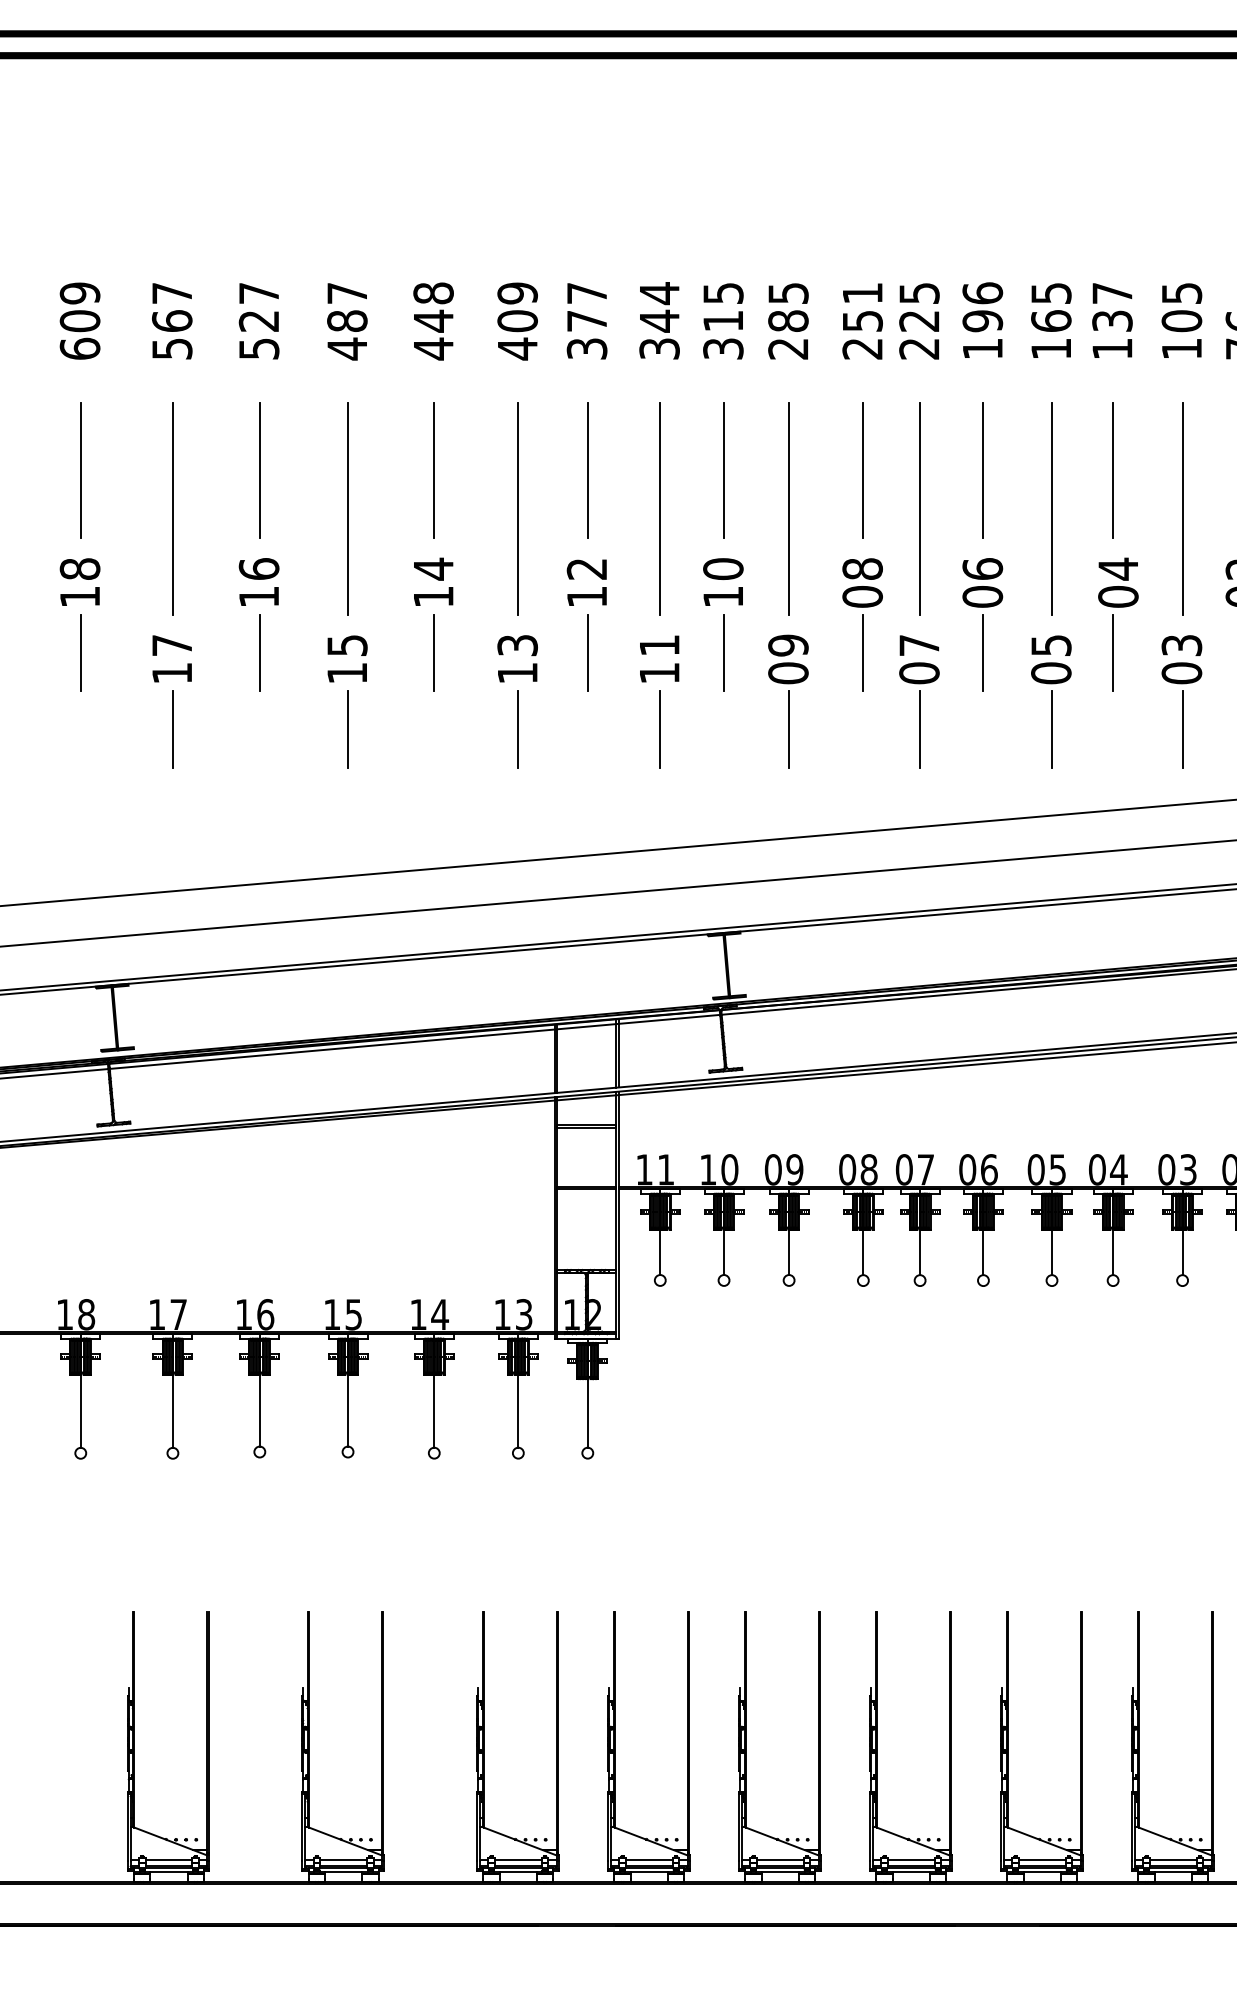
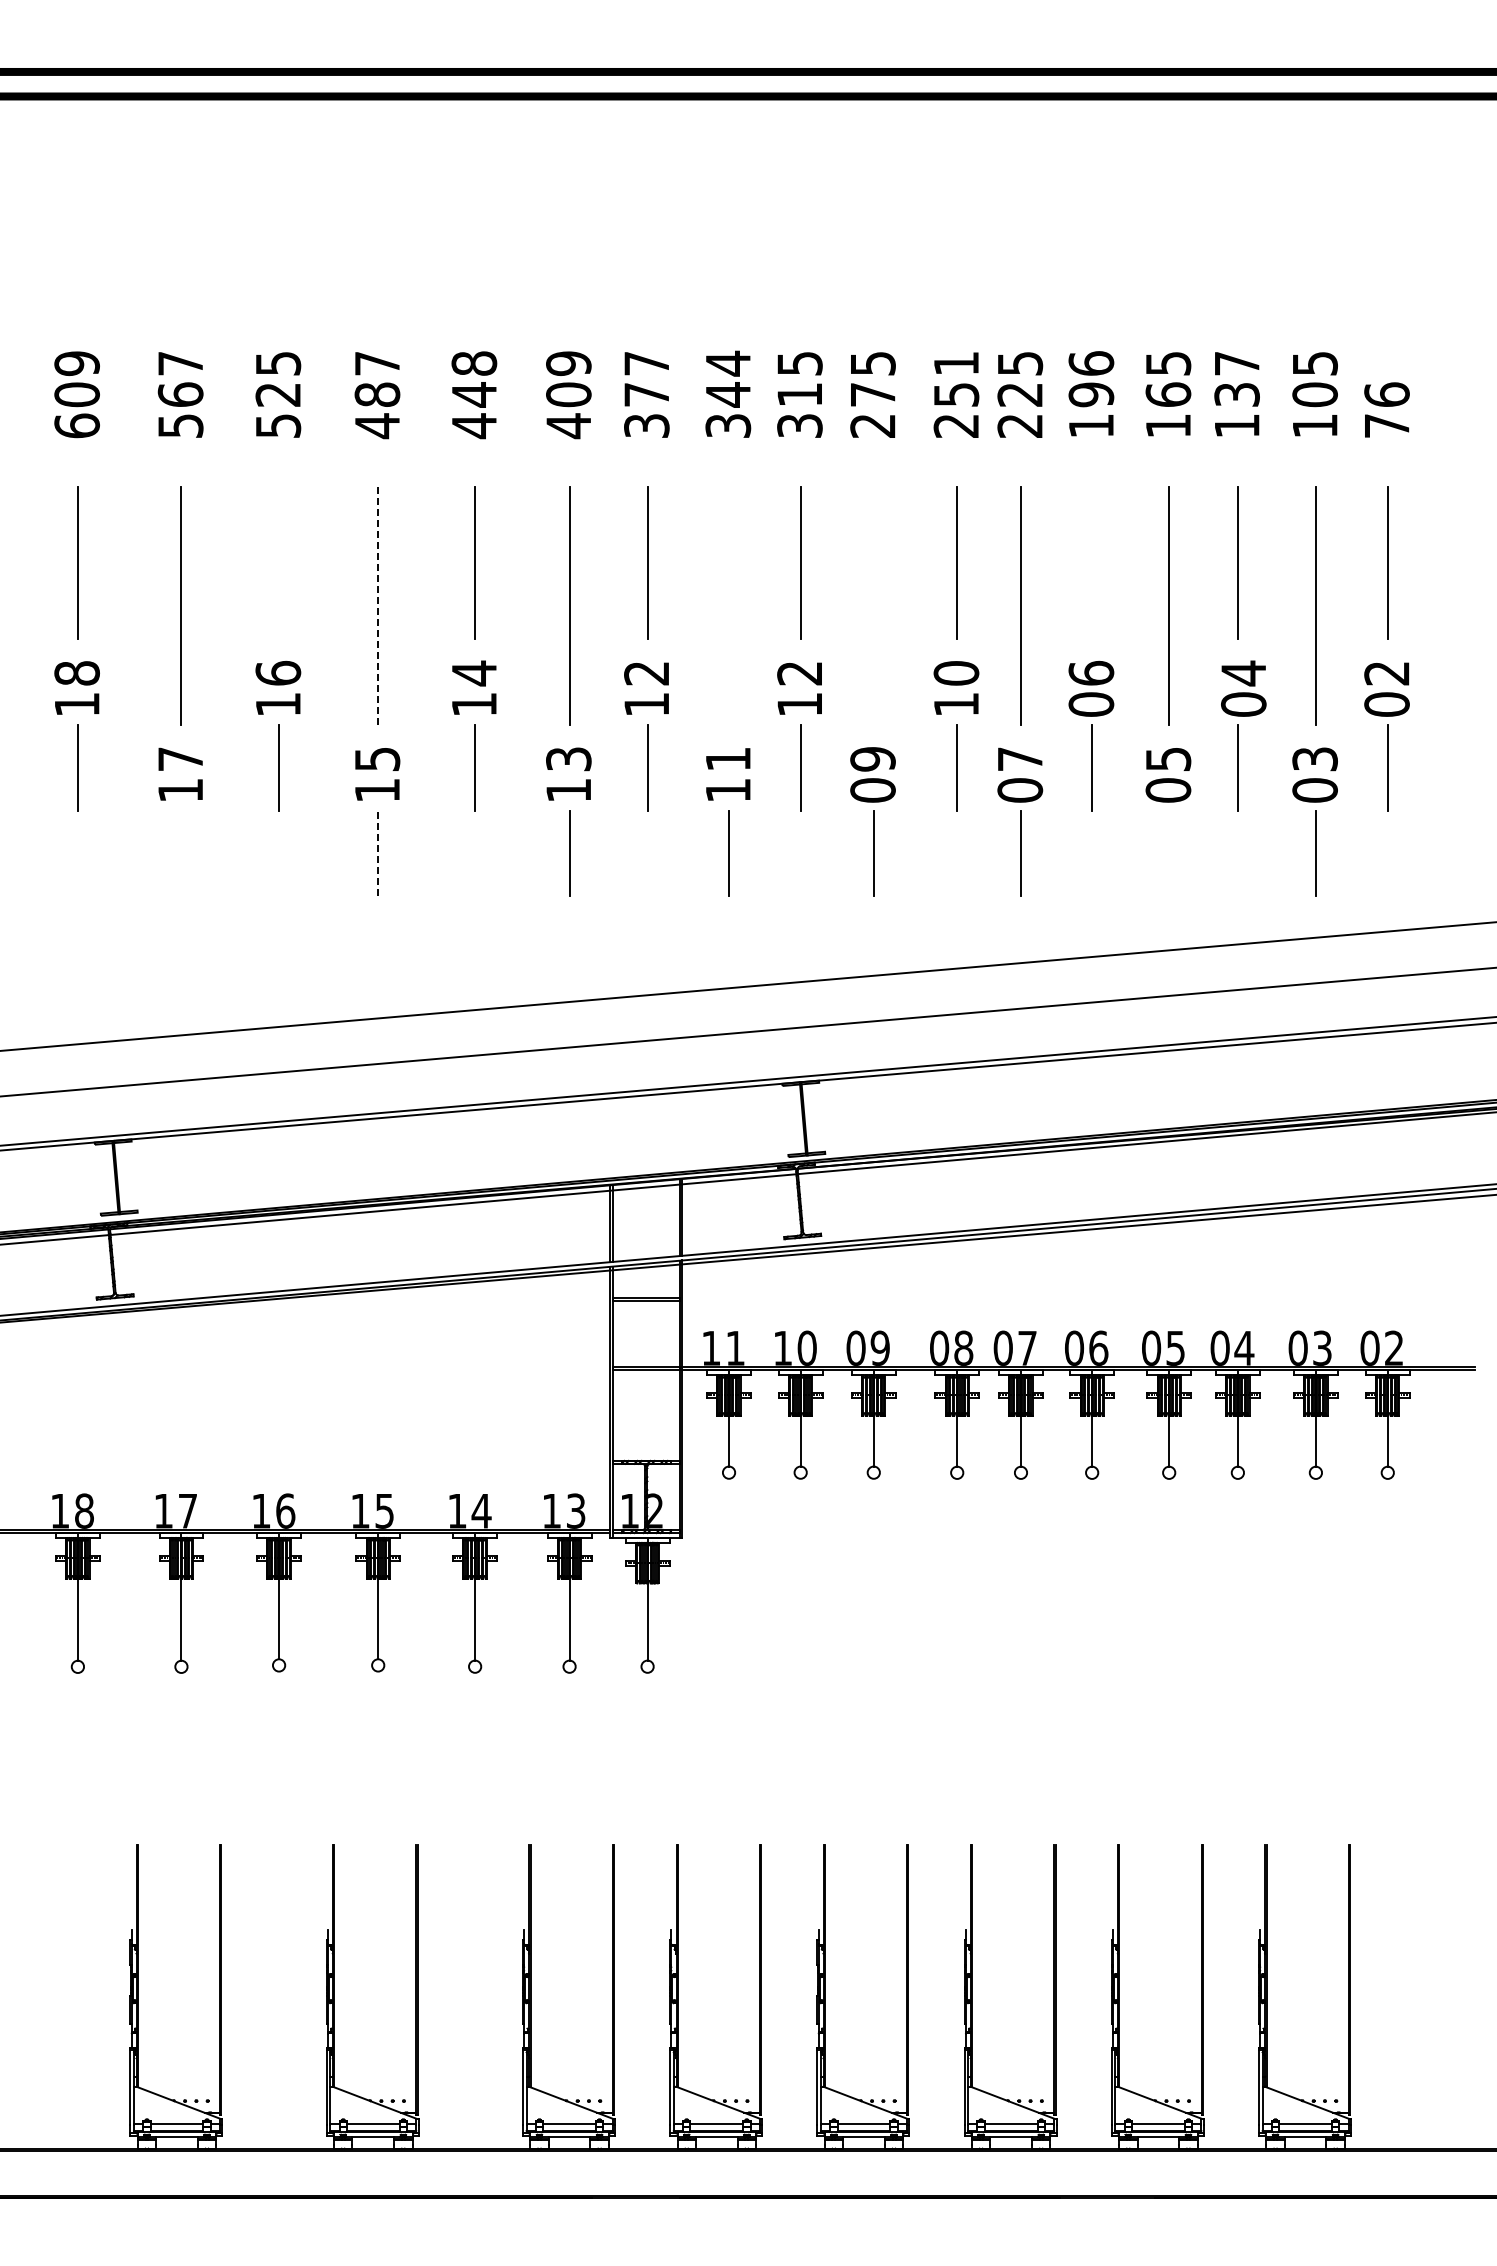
text: (259, 293) -> (278, 363), 527 -> 525
text: (787, 320) -> (872, 394), 285 -> 275
line: (260, 470) -> (279, 562), removed
line: (983, 470) -> (1092, 562), removed
line: (660, 508) -> (729, 605), removed
line: (788, 508) -> (873, 605), removed
line: (348, 509) -> (378, 606), solid -> dashed
text: (722, 569) -> (799, 673), 10 -> 12
text: (862, 582) -> (956, 688), 08 -> 10
line: (172, 729) -> (181, 853), removed
line: (348, 729) -> (378, 853), solid -> dashed
line: (1052, 729) -> (1169, 853), removed

